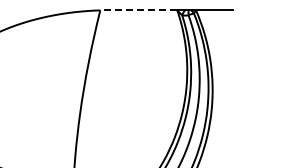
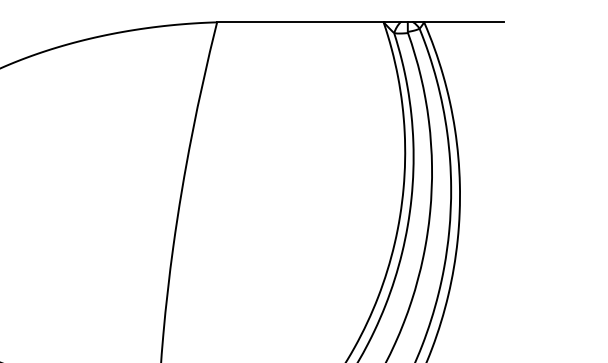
line: (138, 10) -> (299, 22), dashed -> solid

